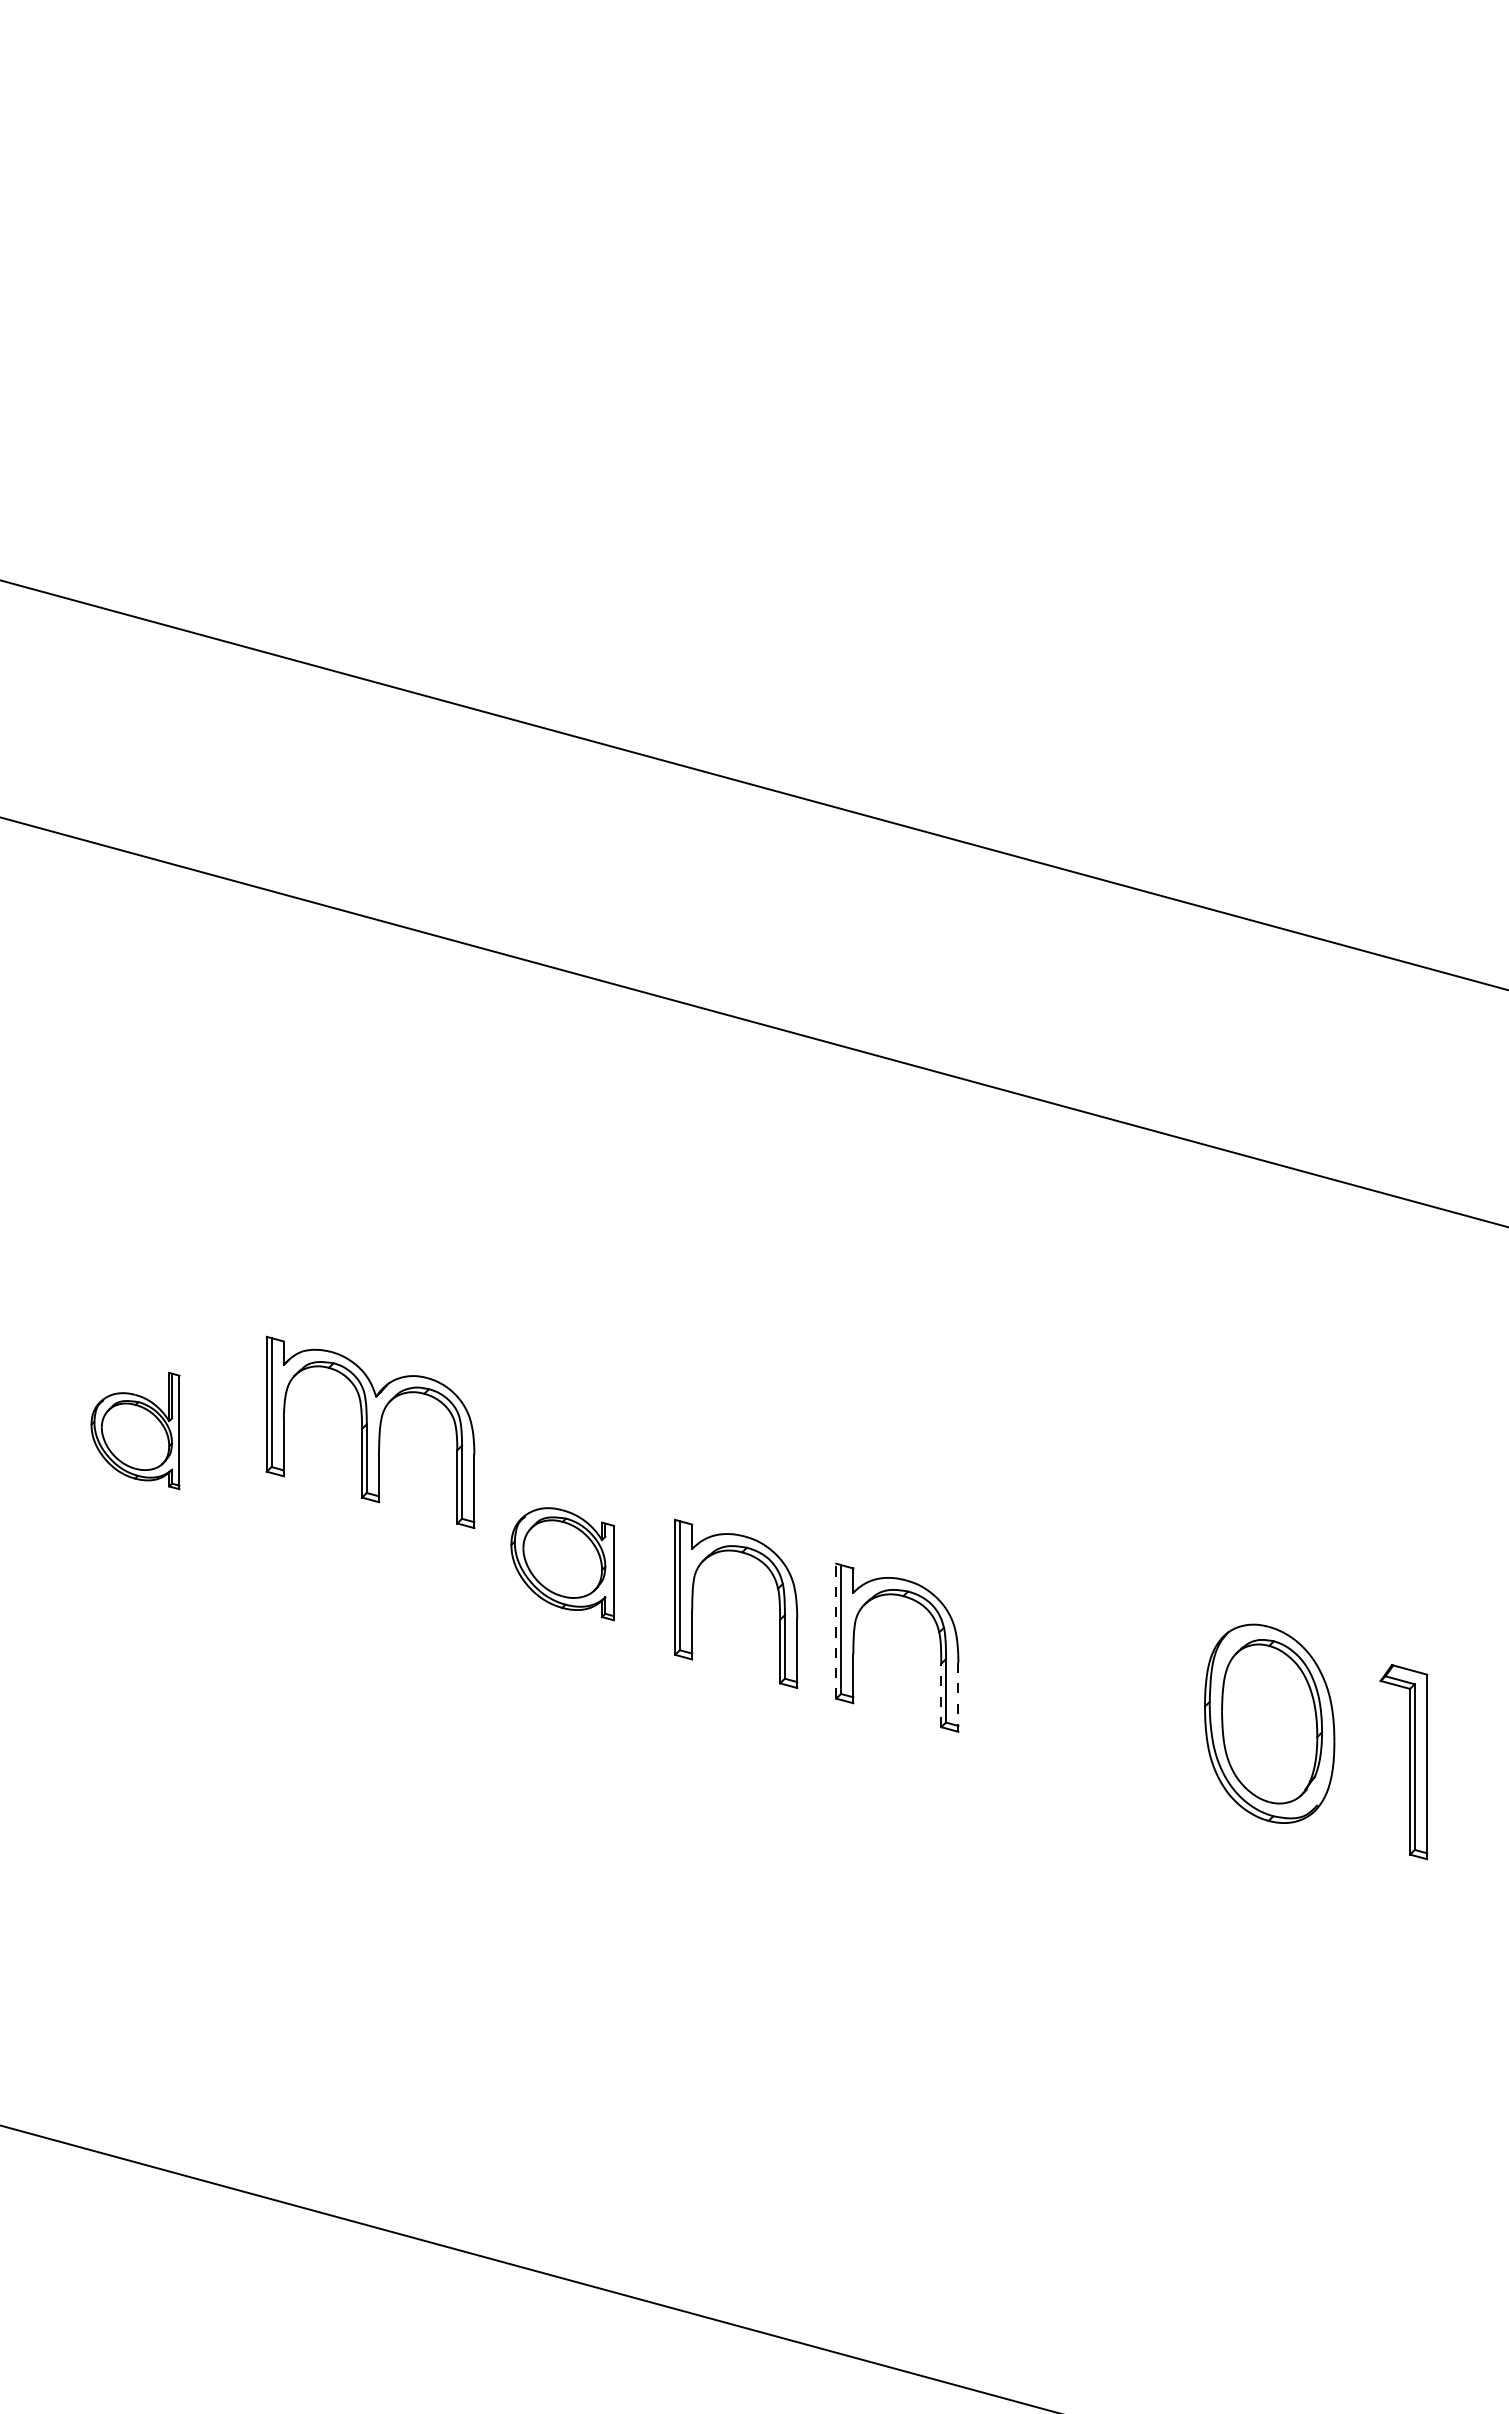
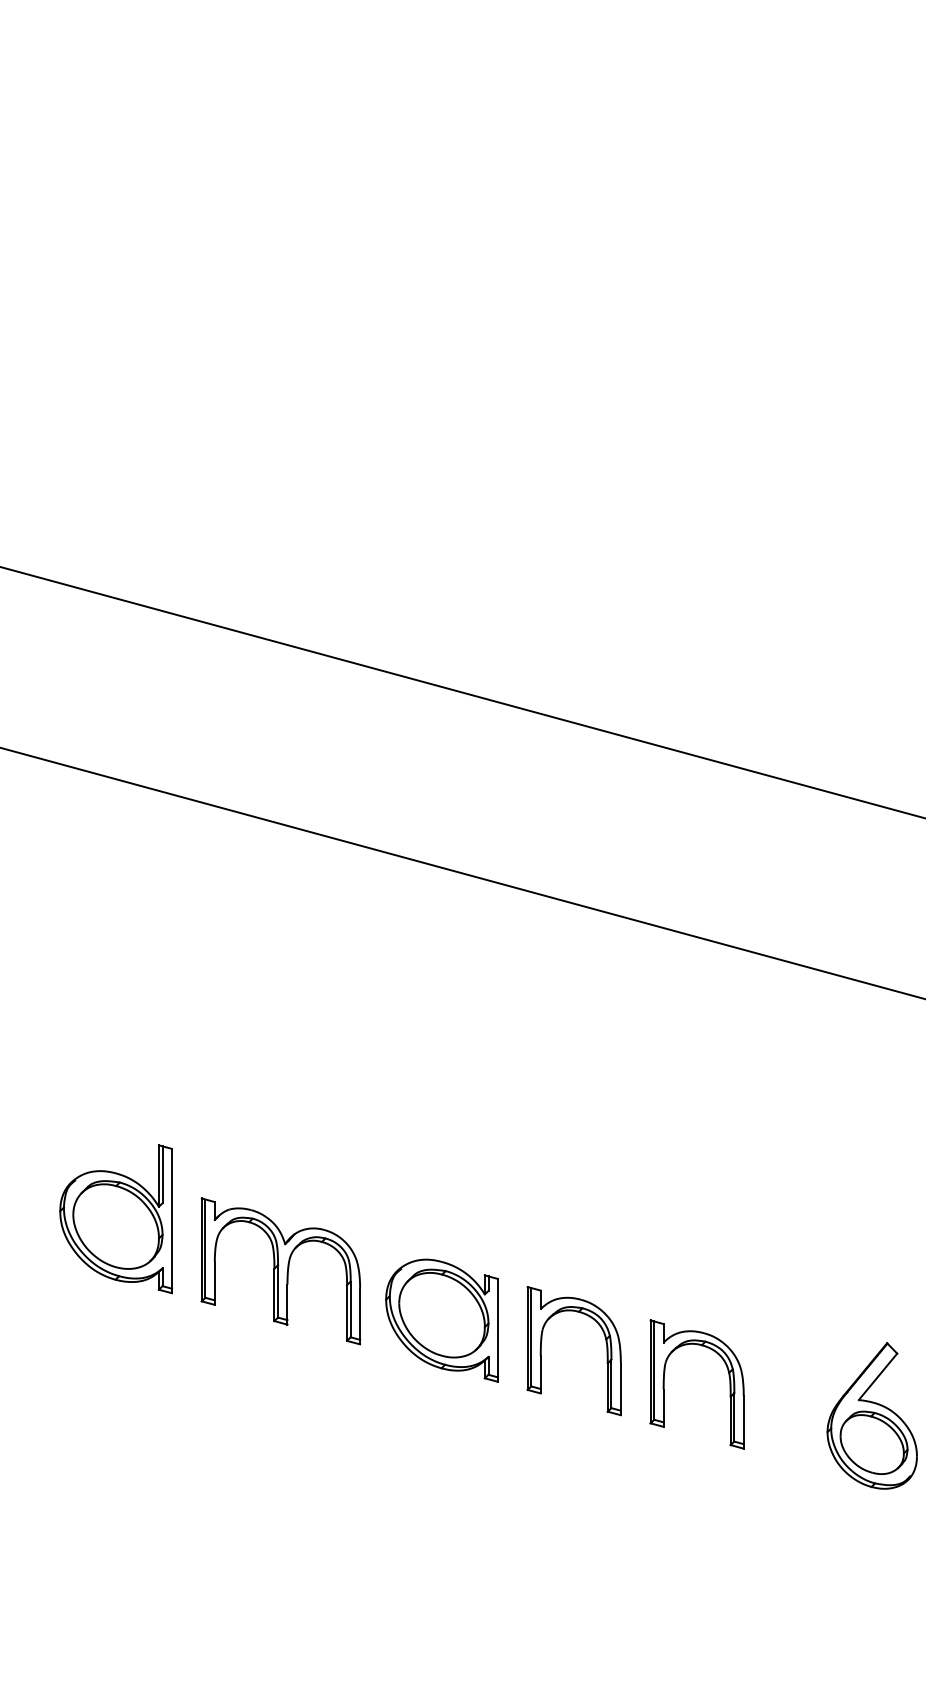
part: (135, 1430) -> (116, 1218), size x1.67
part: (370, 1432) -> (280, 1271), moved
part: (562, 1564) -> (441, 1321), size x1.43
line: (836, 1630) -> (650, 1371), dashed -> solid
part: (1126, 1688) -> (871, 1415), added
line: (941, 1695) -> (730, 1420), dashed -> solid
line: (958, 1697) -> (743, 1422), dashed -> solid

